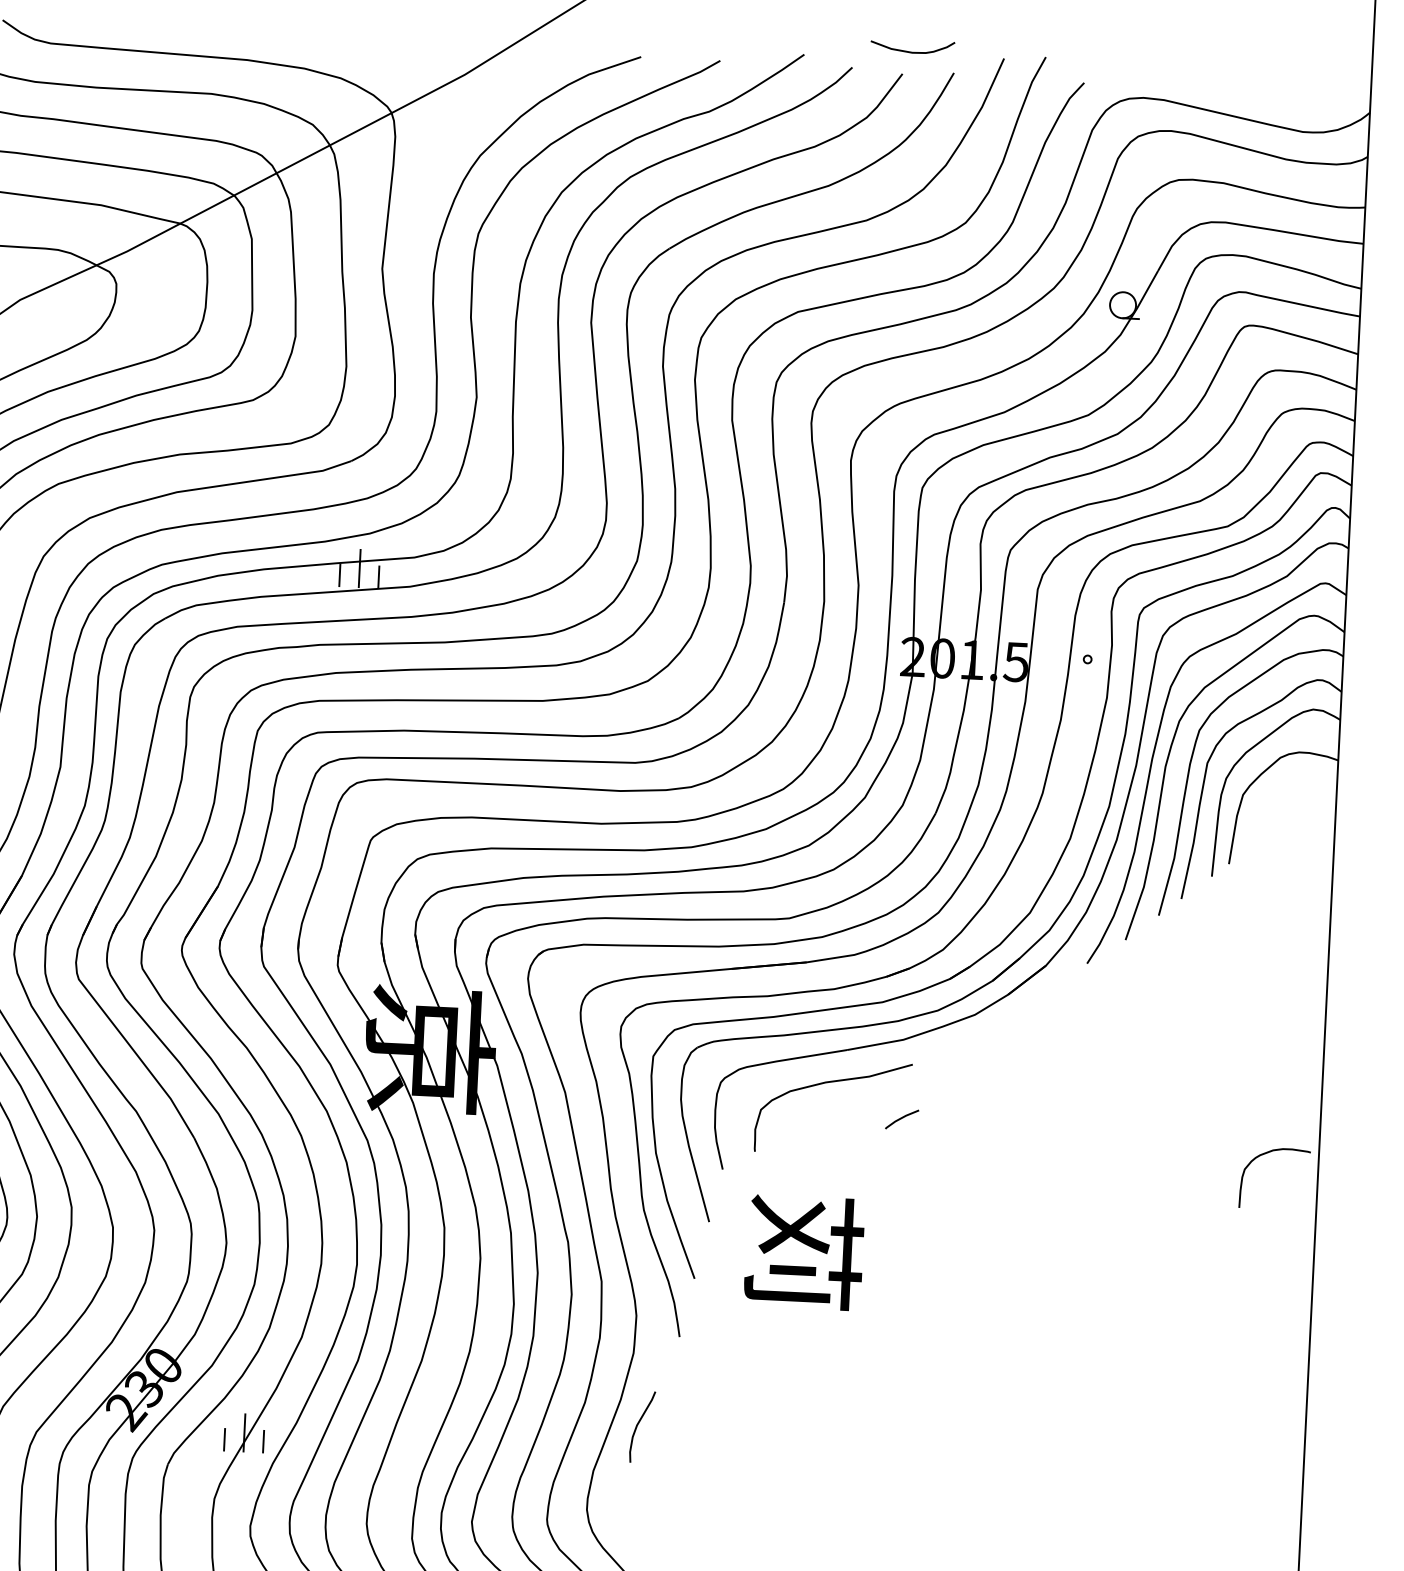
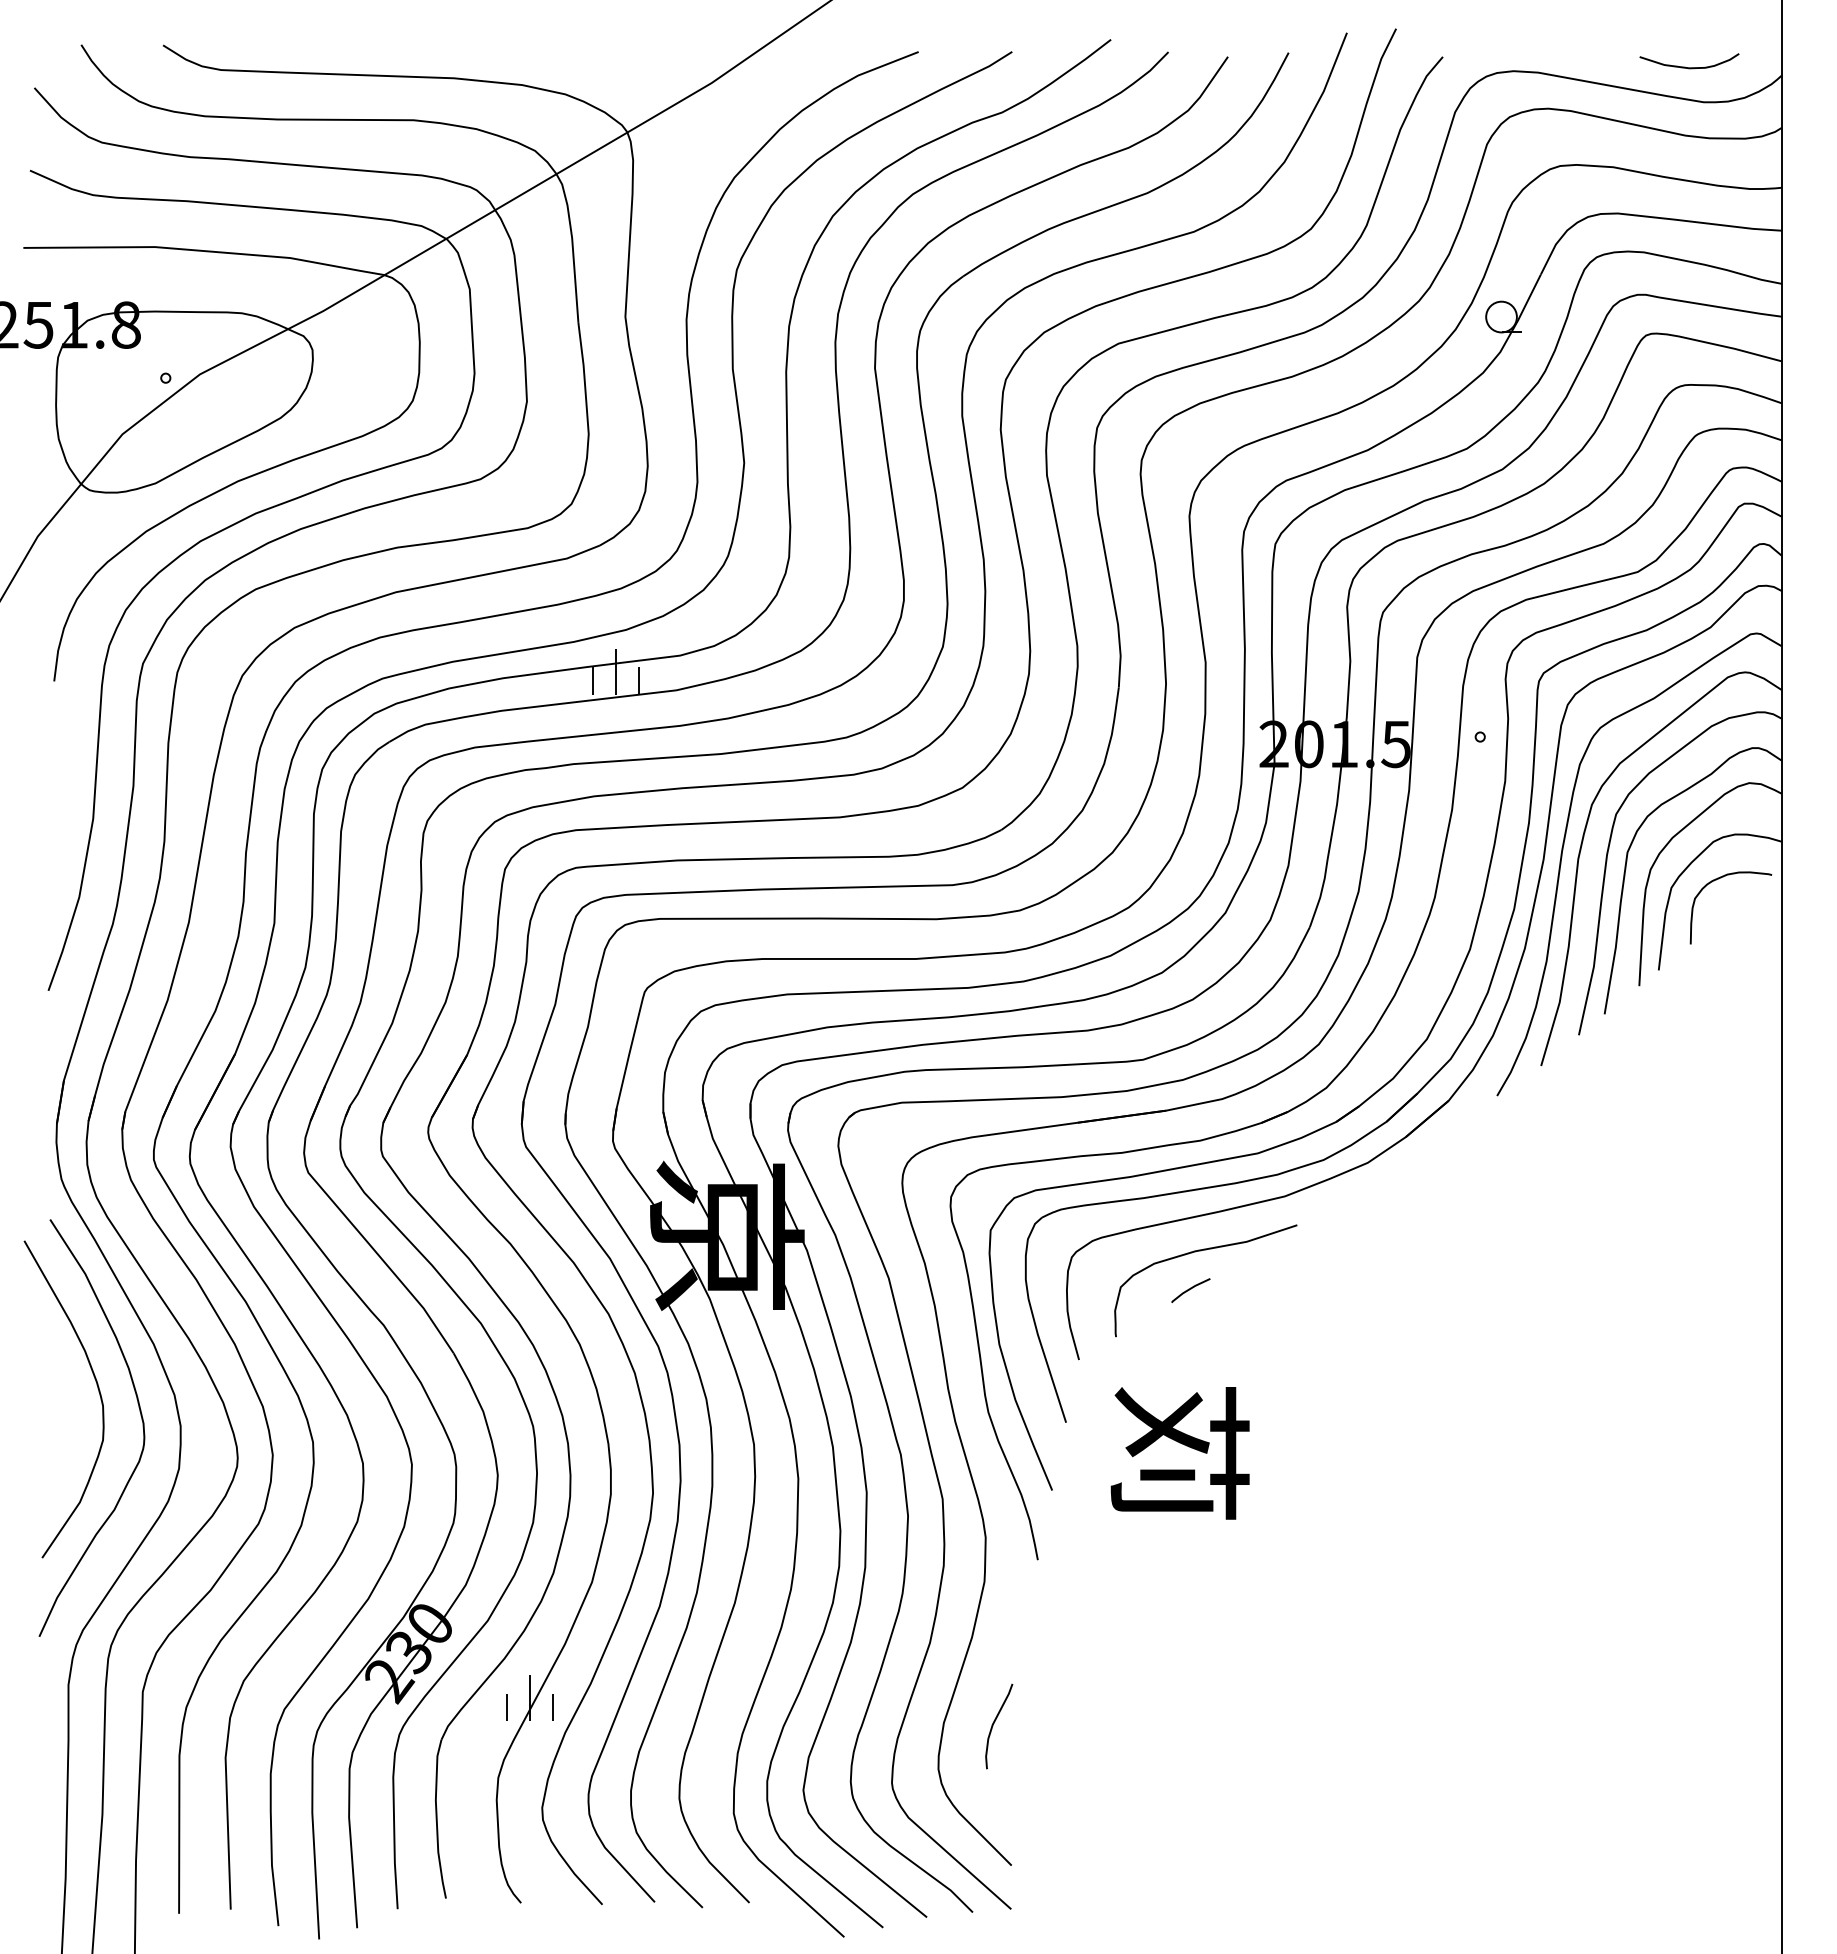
curve: (912, 52) -> (1689, 67), moved
line: (901, 1118) -> (1190, 1289), moved
curve: (1267, 1153) -> (1721, 878), moved
curve: (638, 1424) -> (994, 1723), moved

